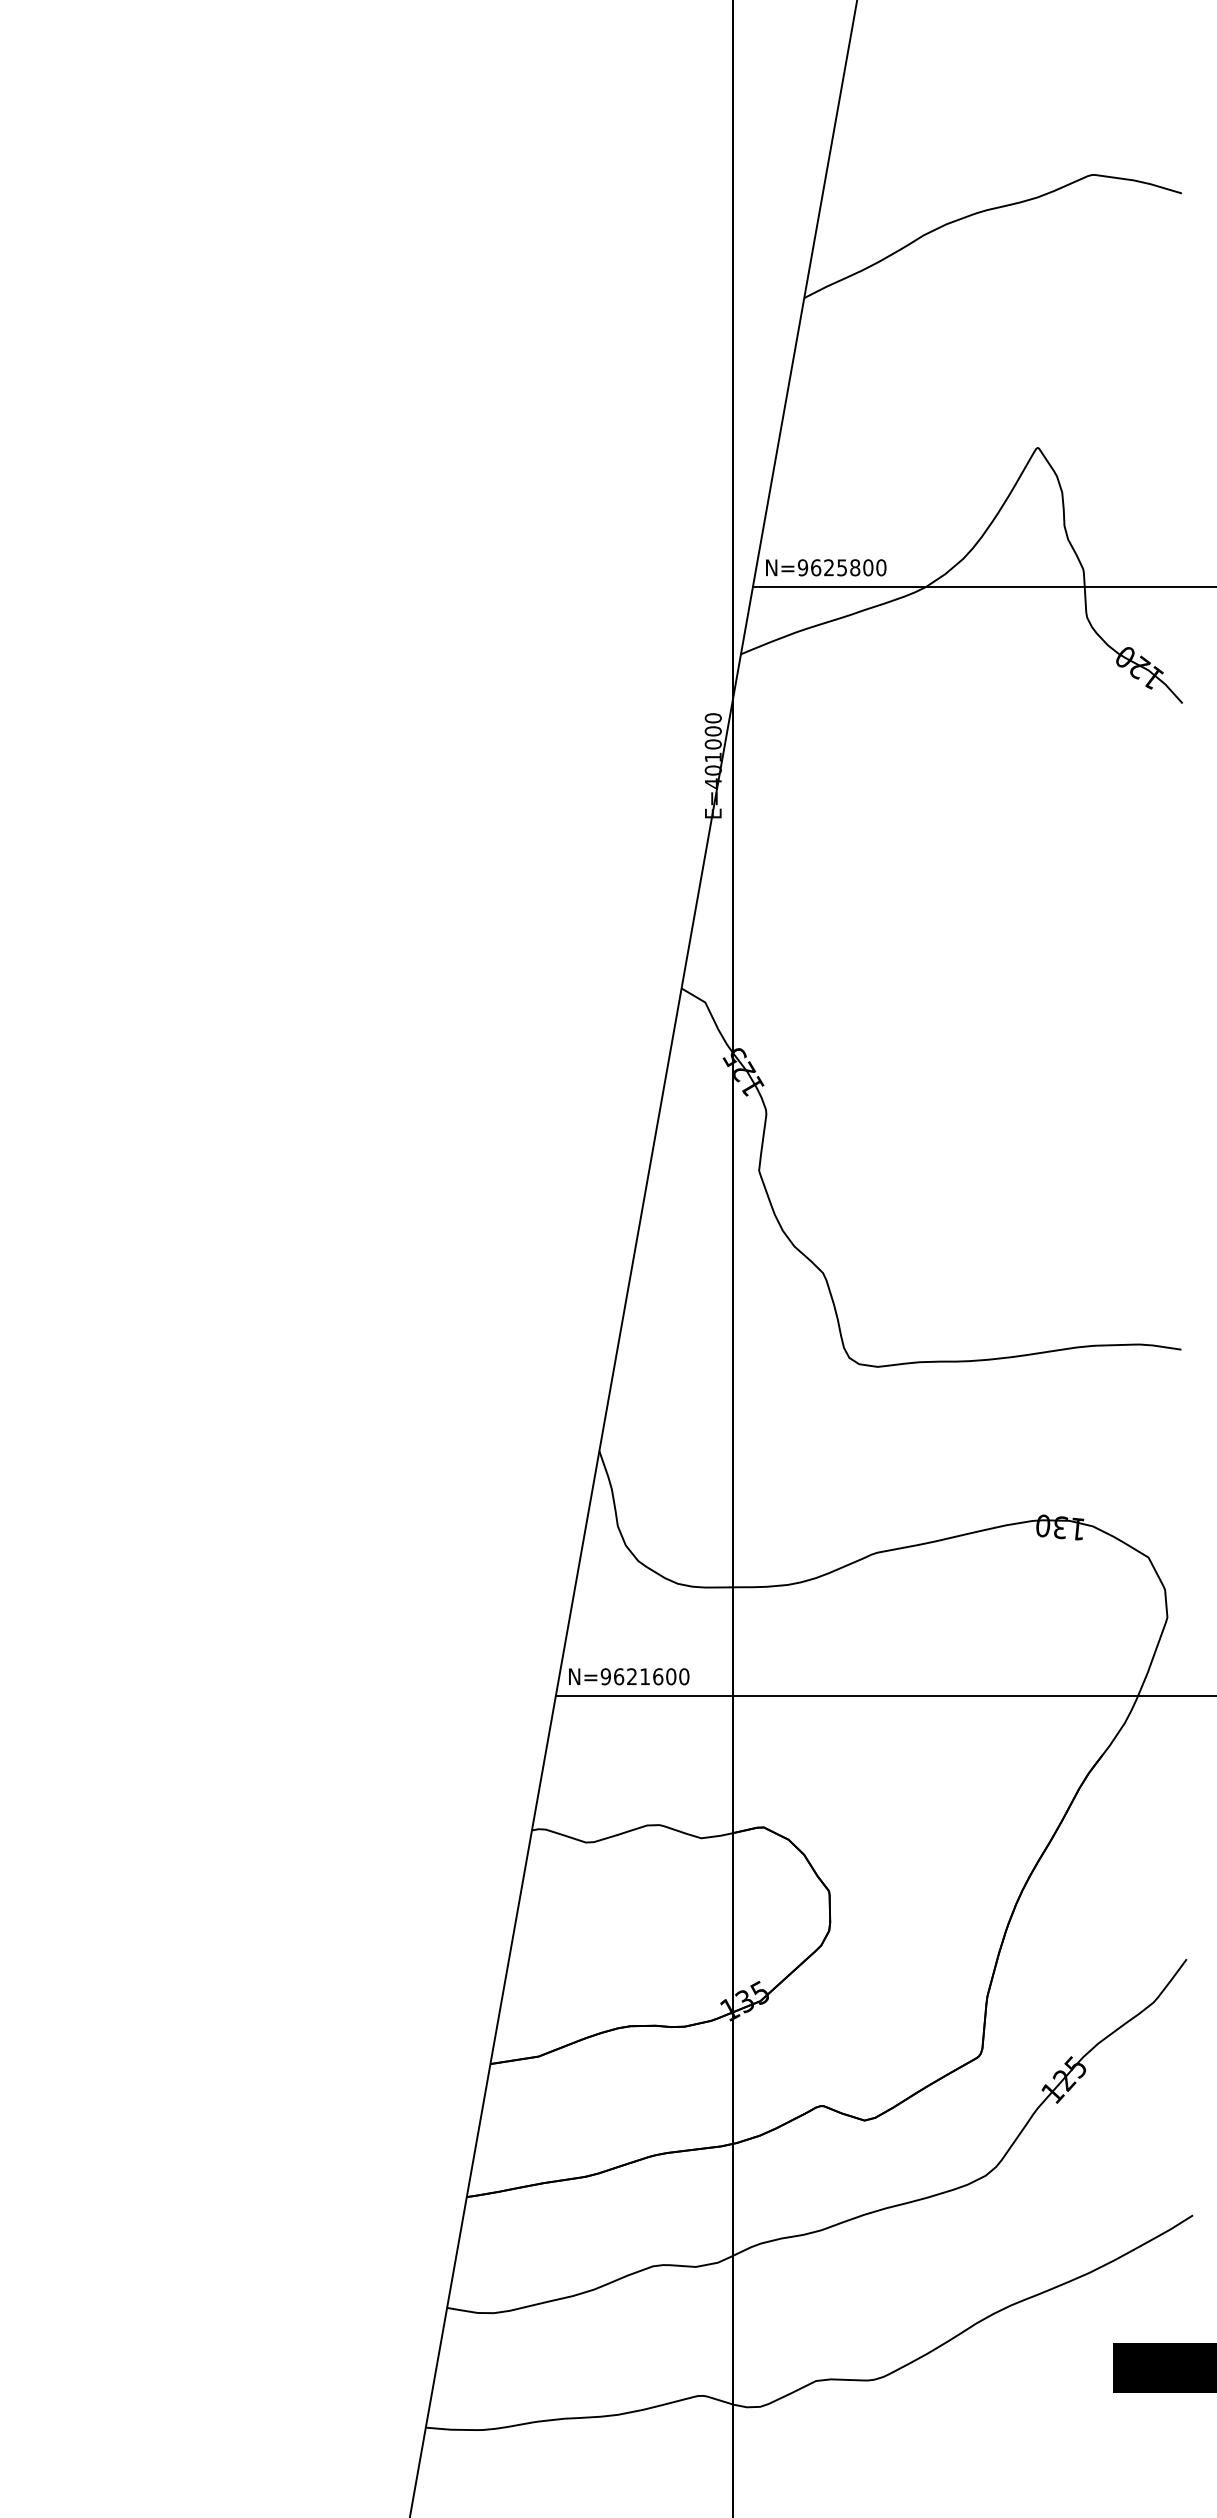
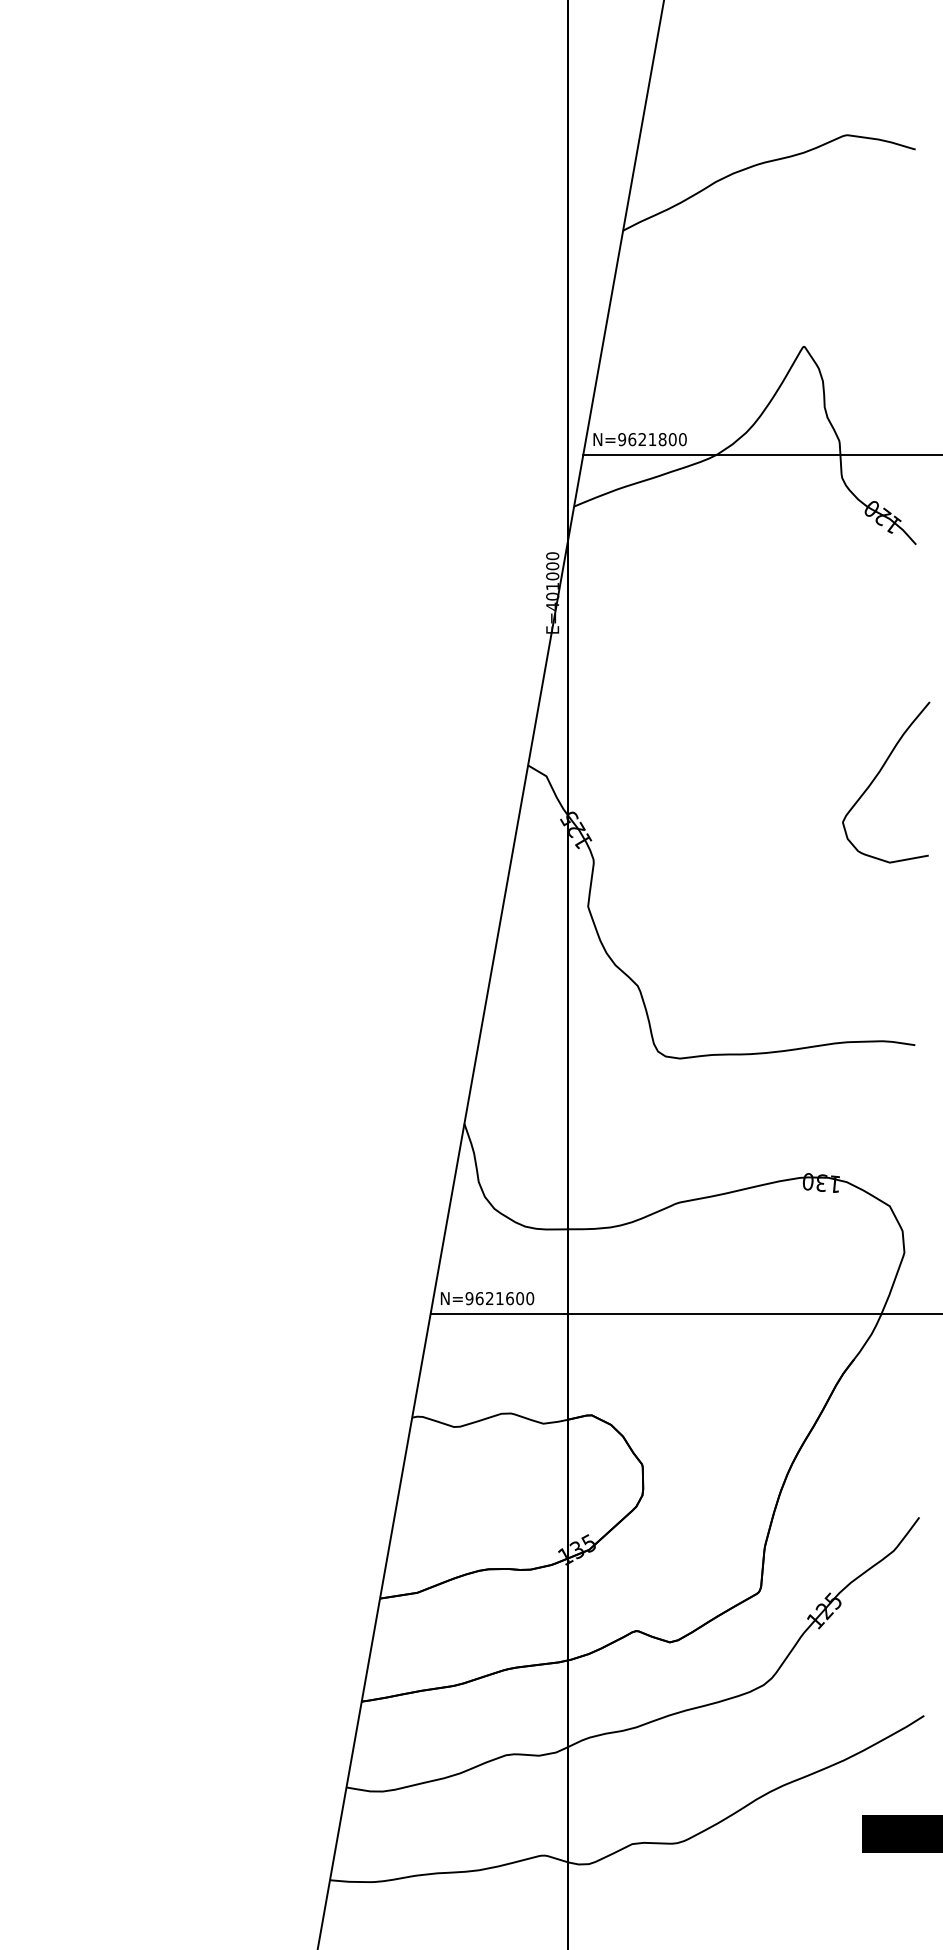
text: (841, 567) -> (651, 439), N=9625800 -> N=9621800
curve: (1132, 1002) -> (877, 776), added

